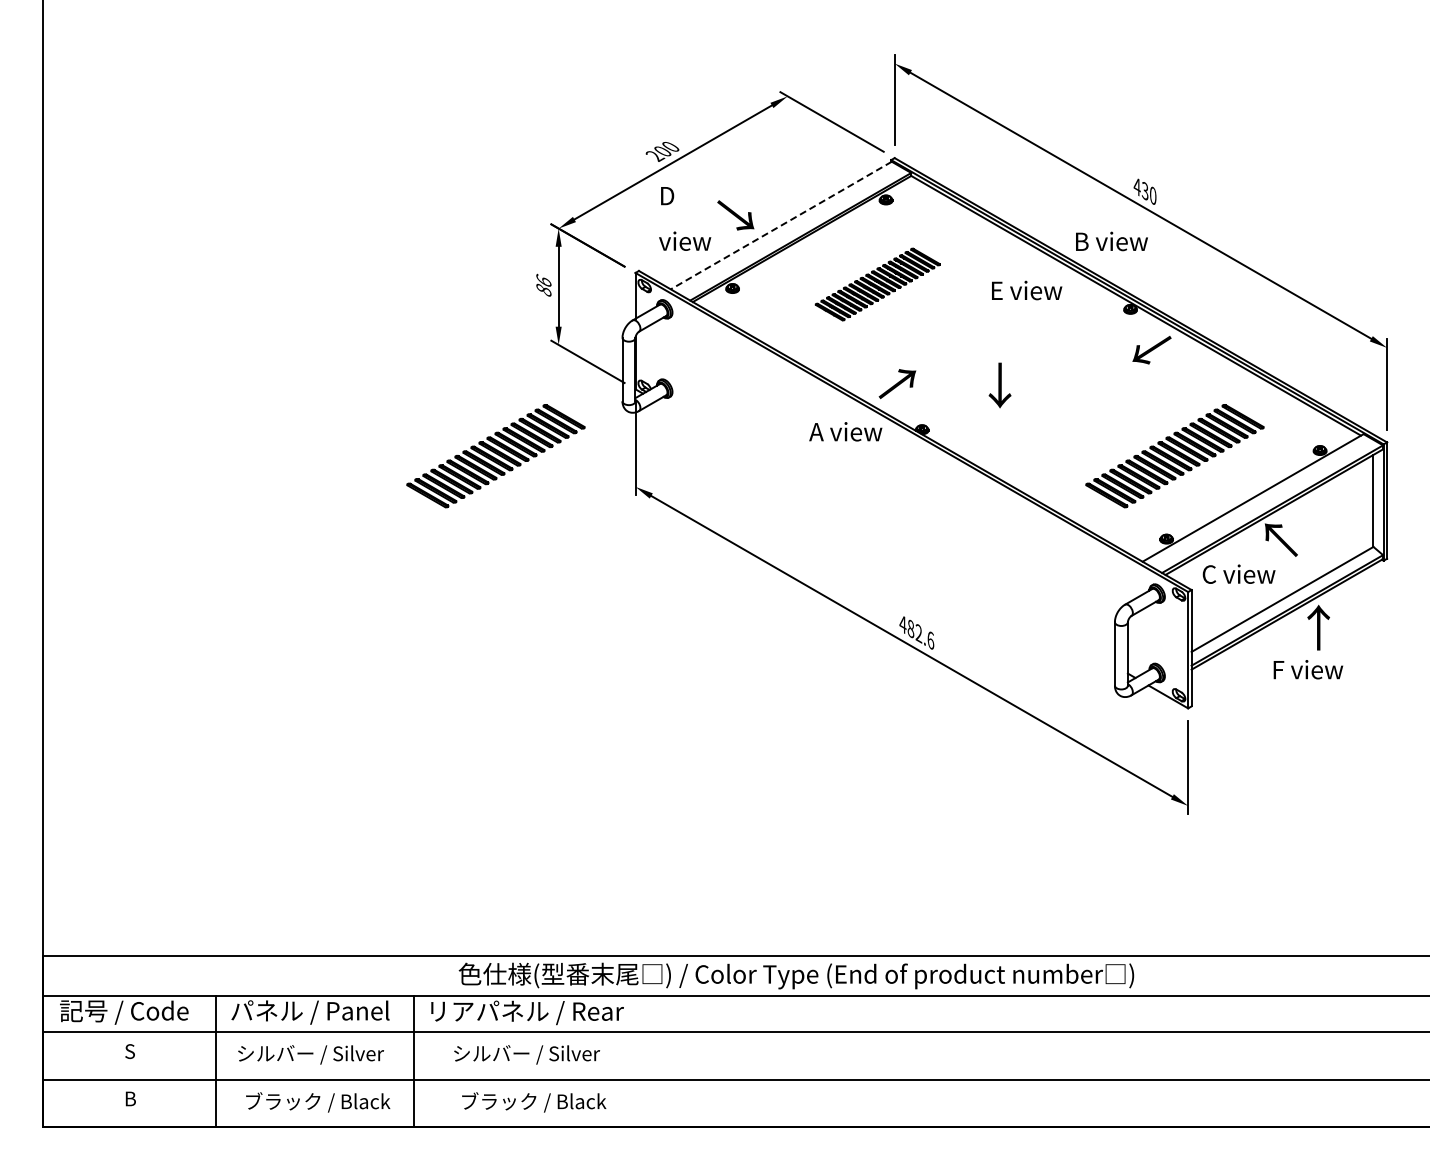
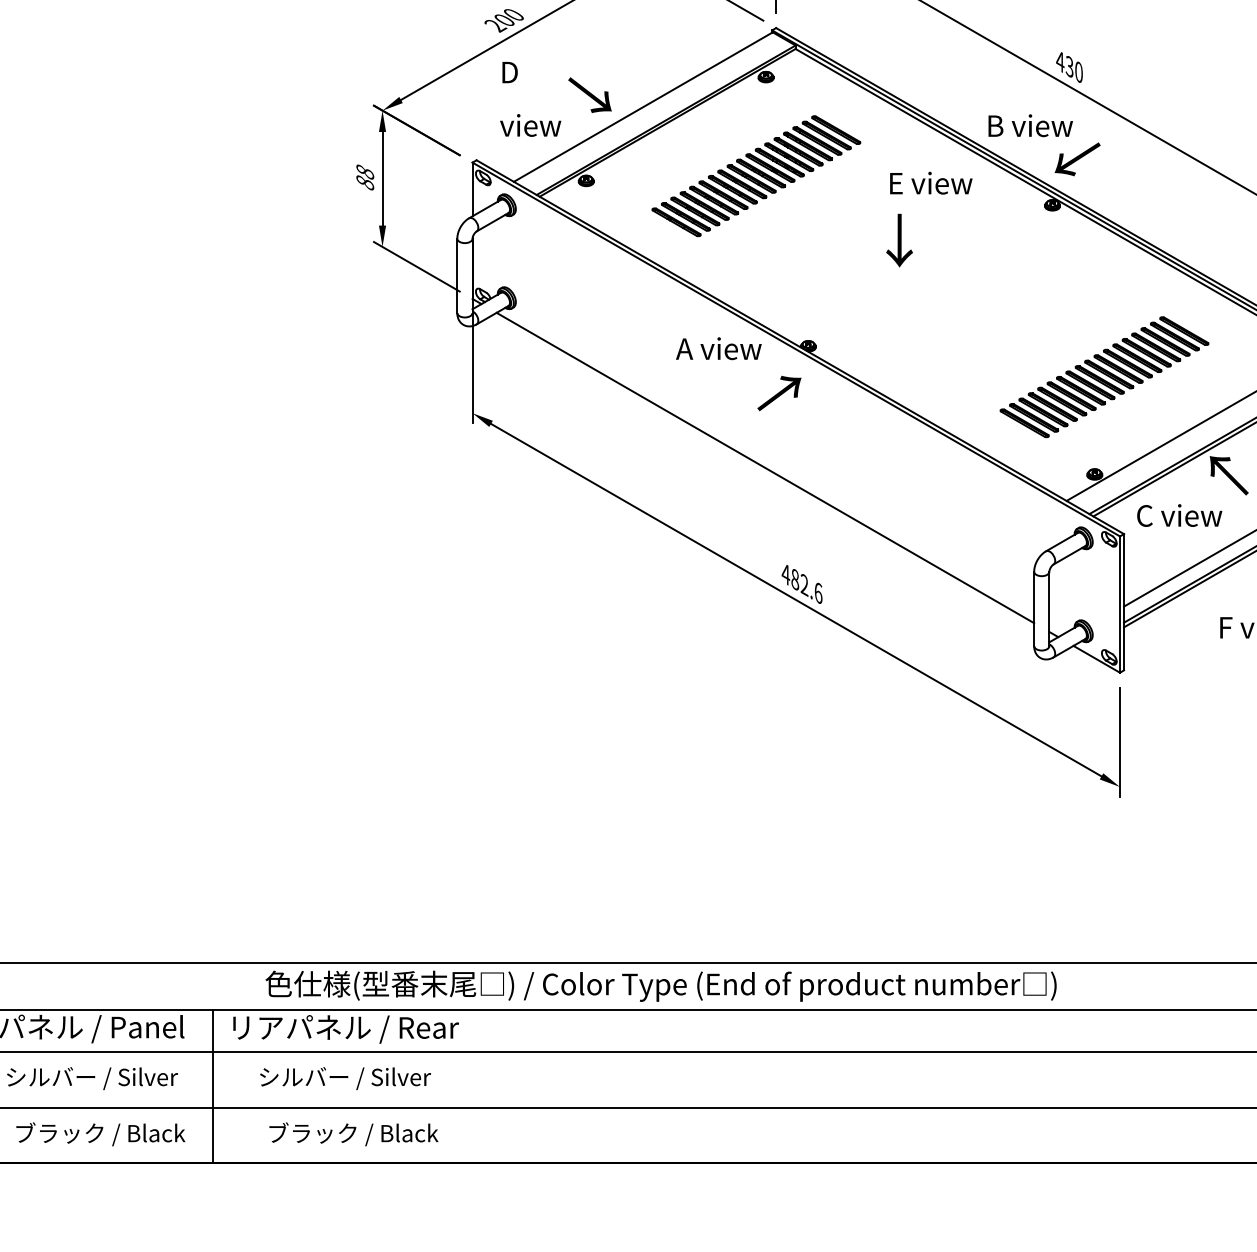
line: (781, 225) -> (643, 107), dashed -> solid
text: (543, 280) -> (364, 171), 86 -> 88
part: (877, 284) -> (756, 176), size x1.43
text: (1151, 350) -> (1077, 159), moved
text: (897, 384) -> (779, 394), moved
text: (999, 385) -> (898, 240), moved
part: (495, 456) -> (308, 377), removed
line: (885, 533) -> (765, 467), added

